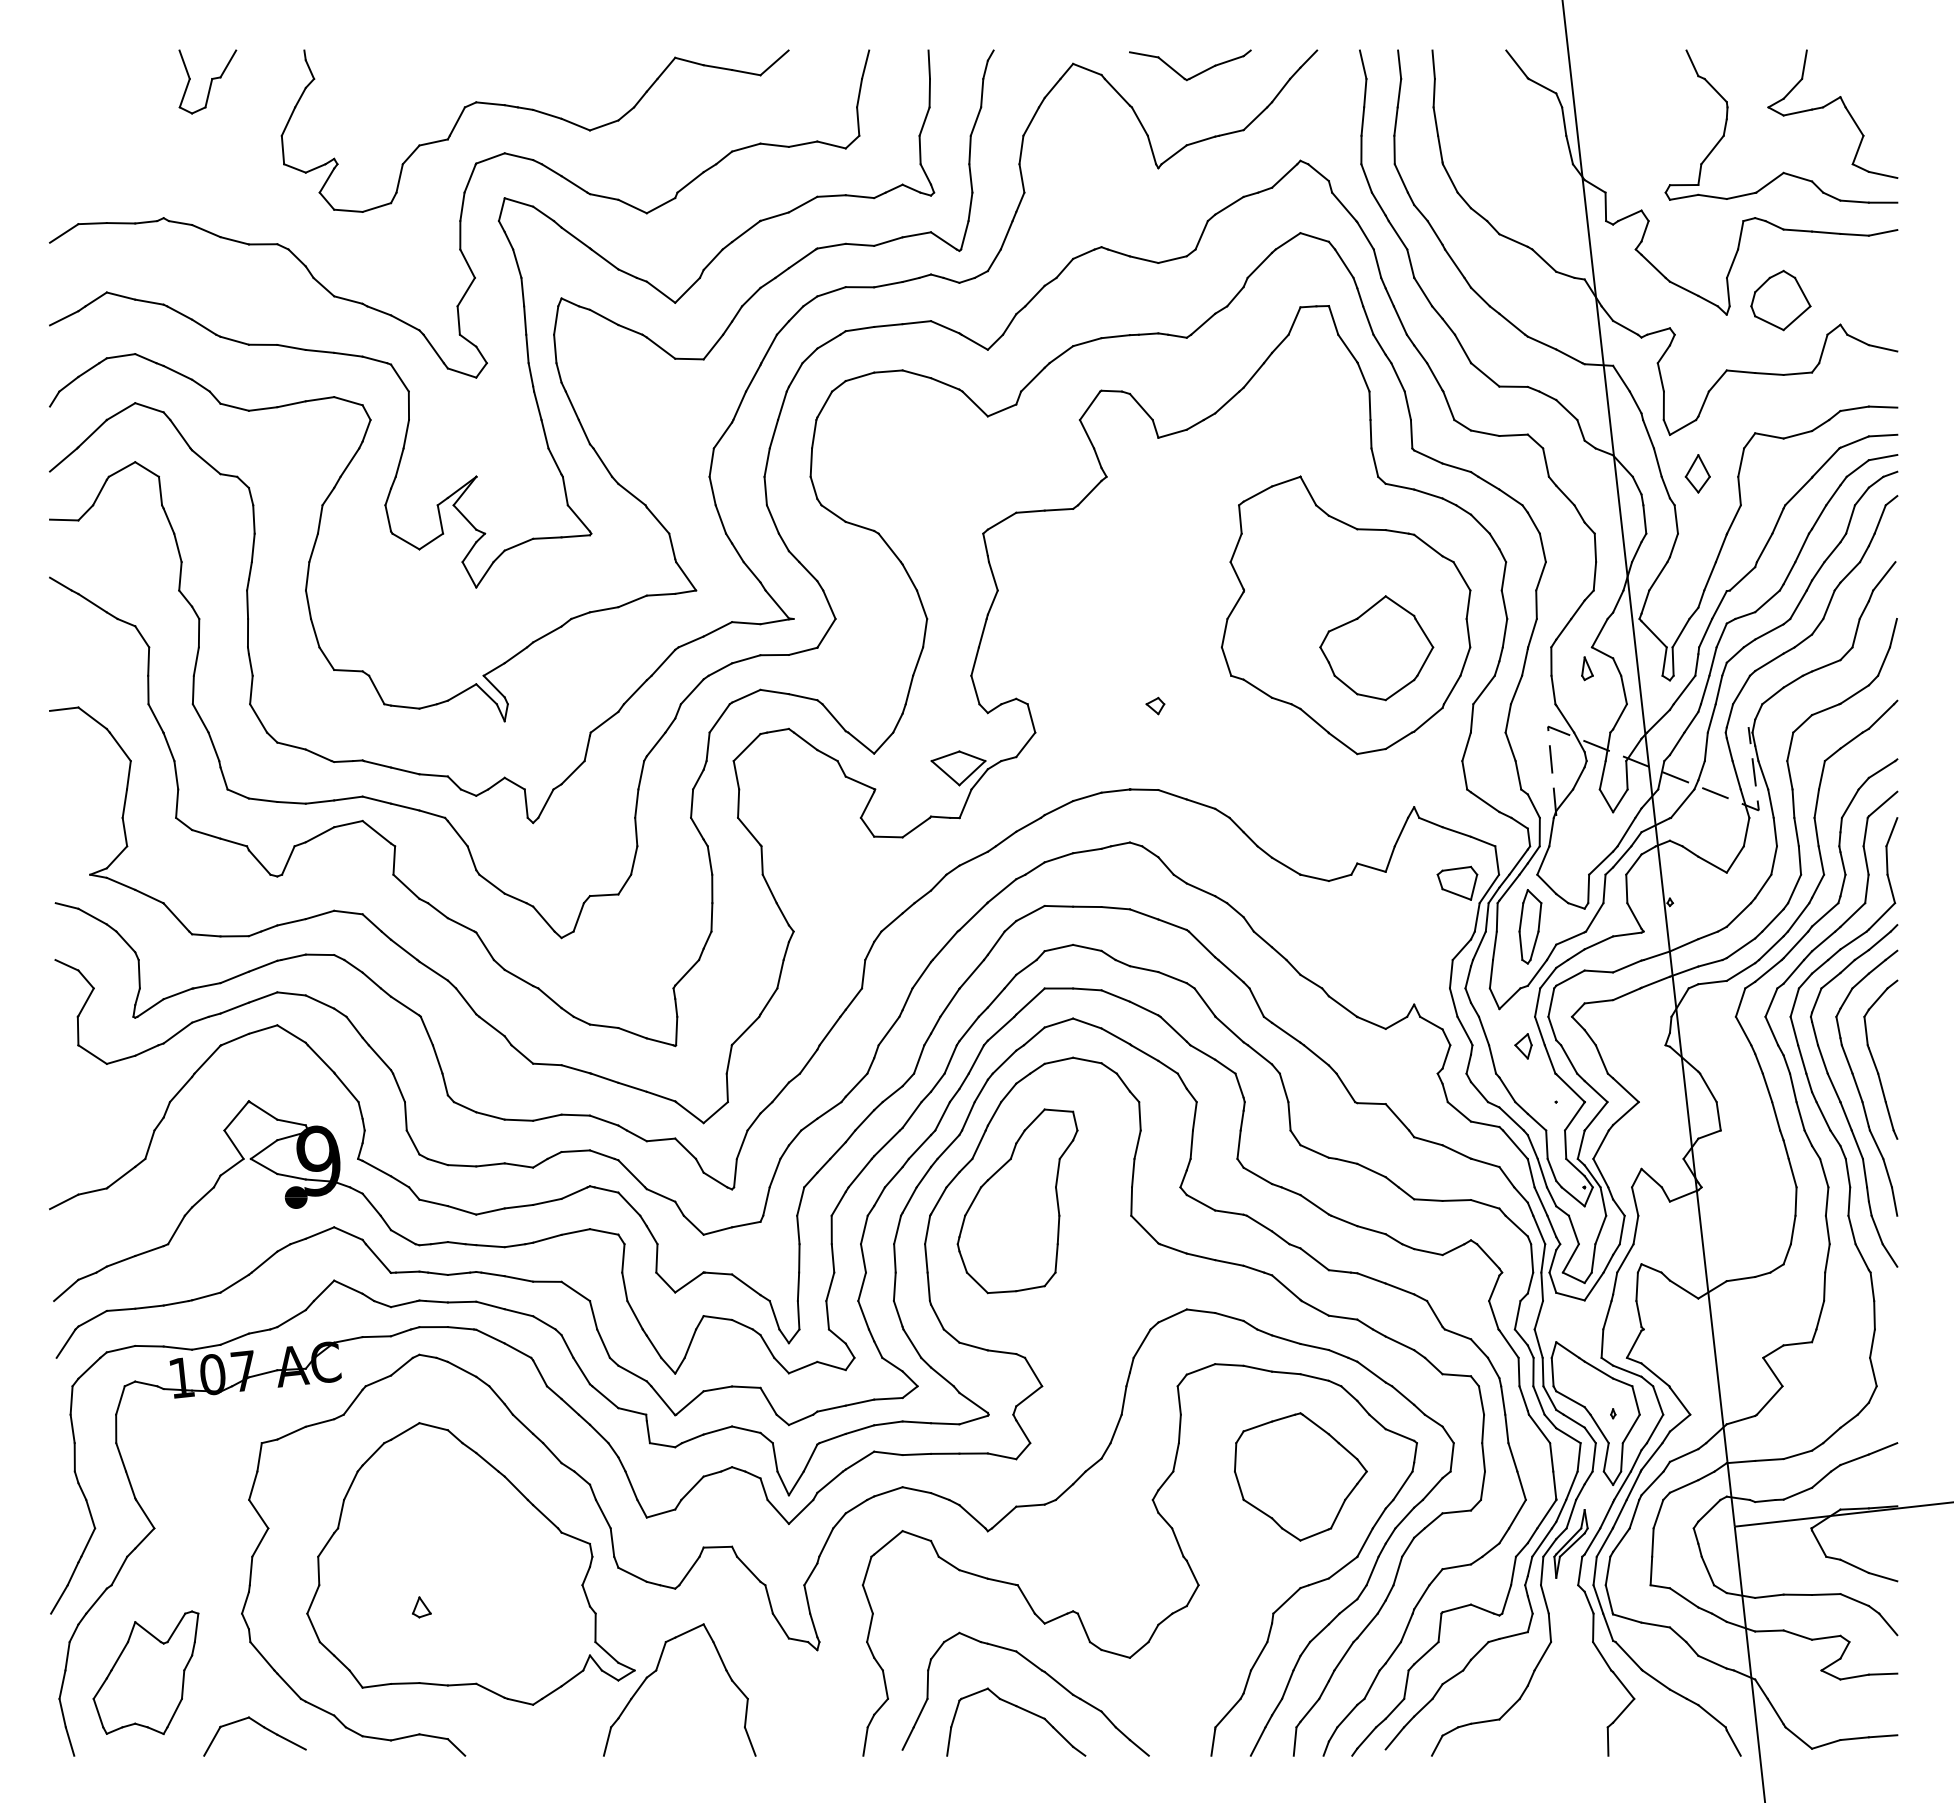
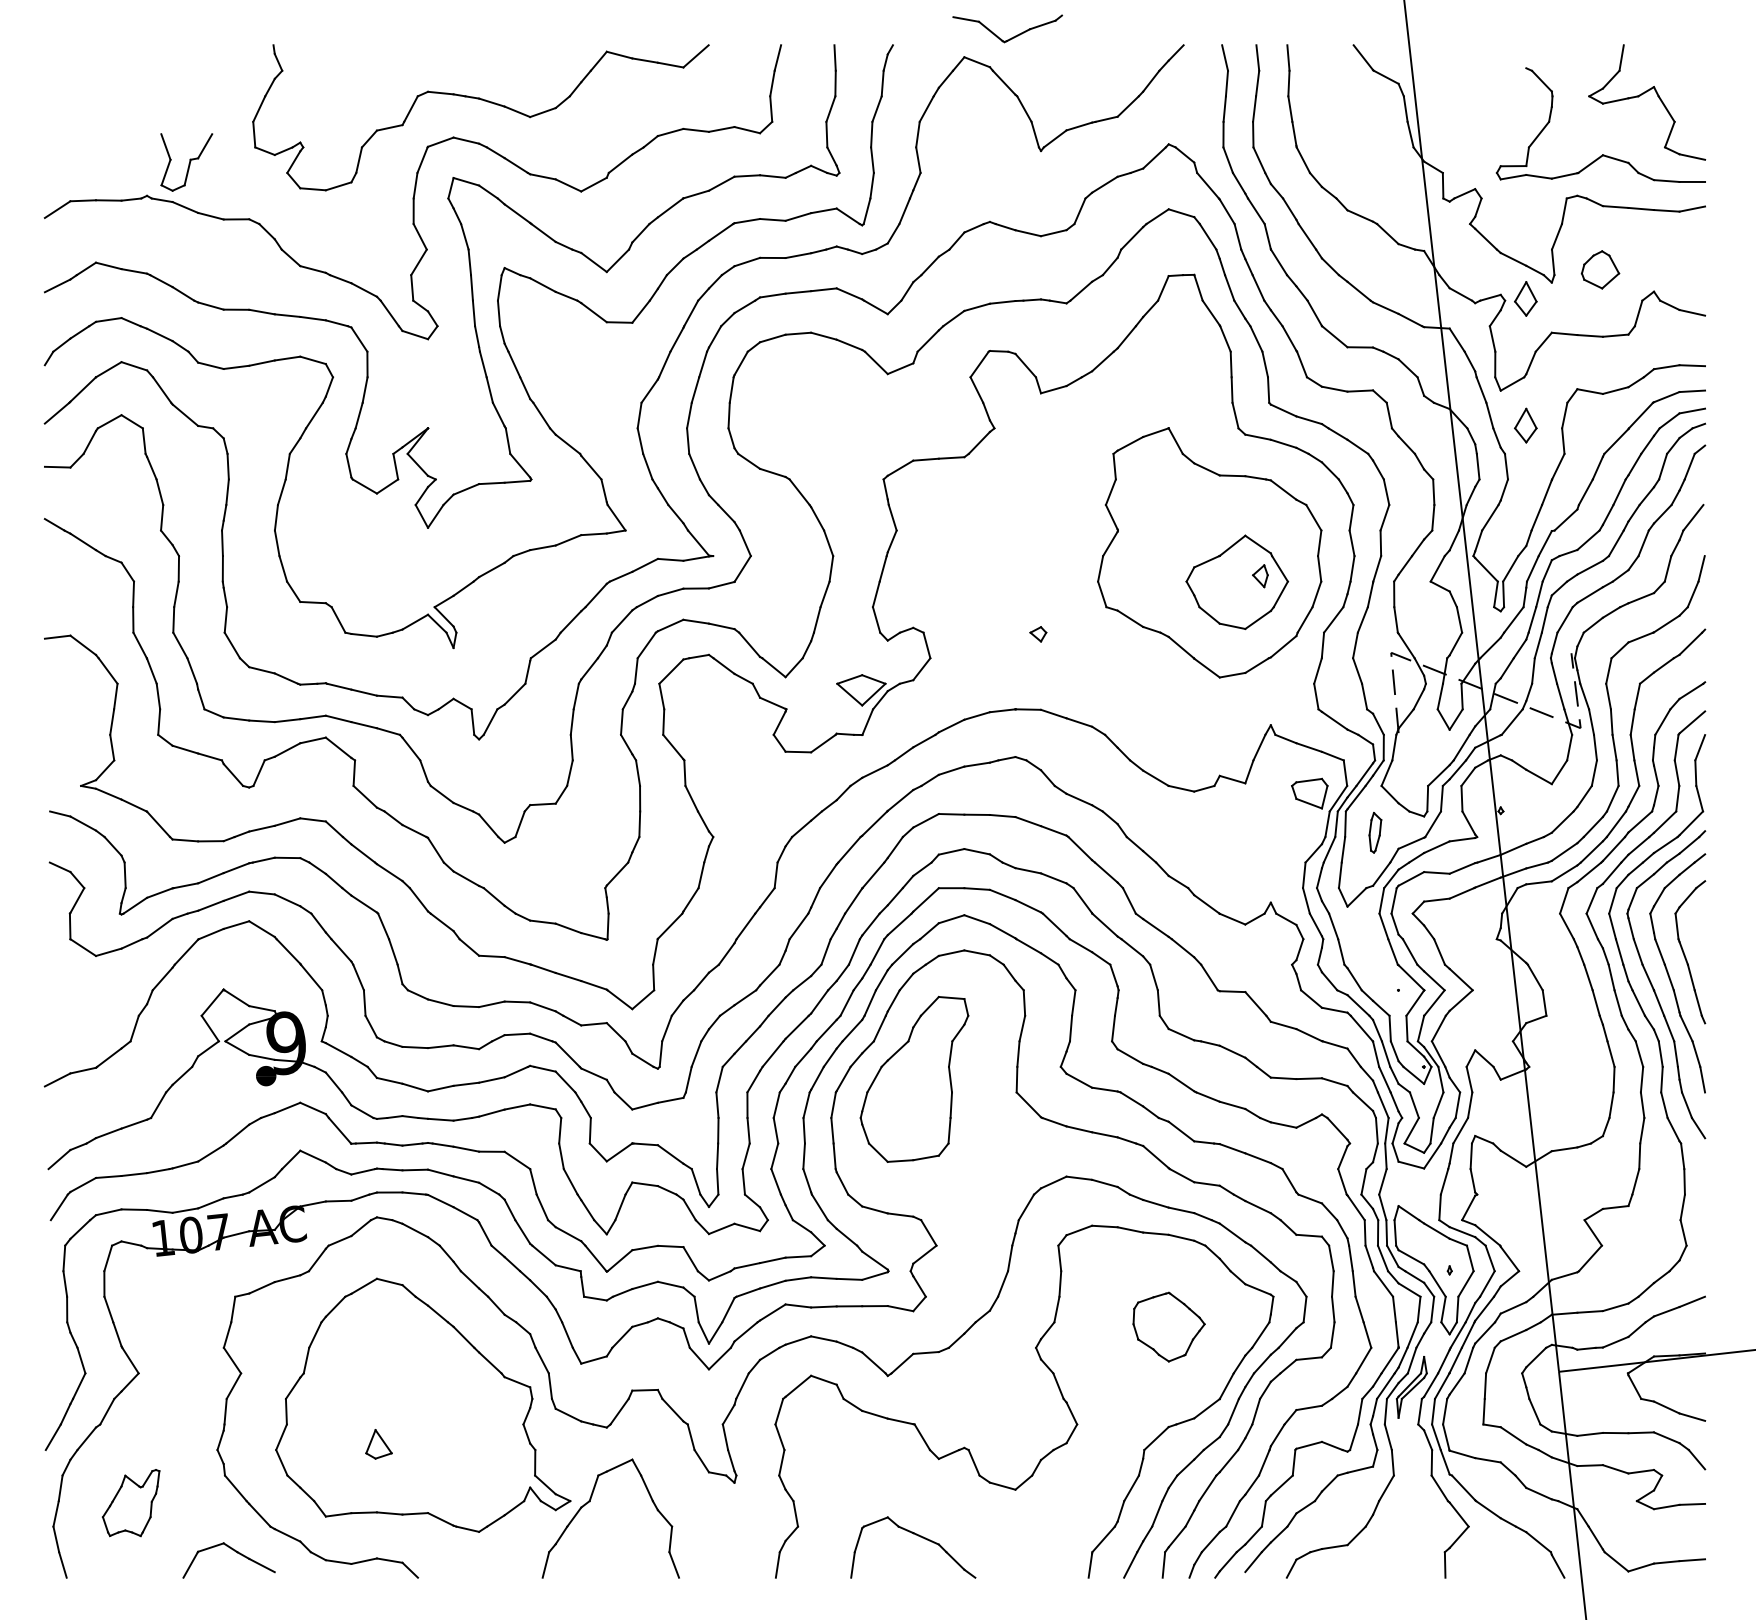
line: (1692, 63) -> (1521, 56), removed
part: (1195, 74) -> (1012, 37), moved
part: (207, 81) -> (186, 162), moved
part: (1780, 300) -> (1600, 269), size x0.7
part: (1697, 332) -> (1525, 298), added
part: (1587, 668) -> (1426, 600), removed
part: (1530, 926) -> (1375, 832), size x0.6
part: (1523, 1046) -> (1260, 576), moved
part: (1300, 1476) -> (1168, 1326), size x0.6
part: (421, 1607) -> (378, 1444), size x1.6
part: (1041, 1671) -> (935, 1501), removed
part: (145, 1672) -> (130, 1502), size x0.6

